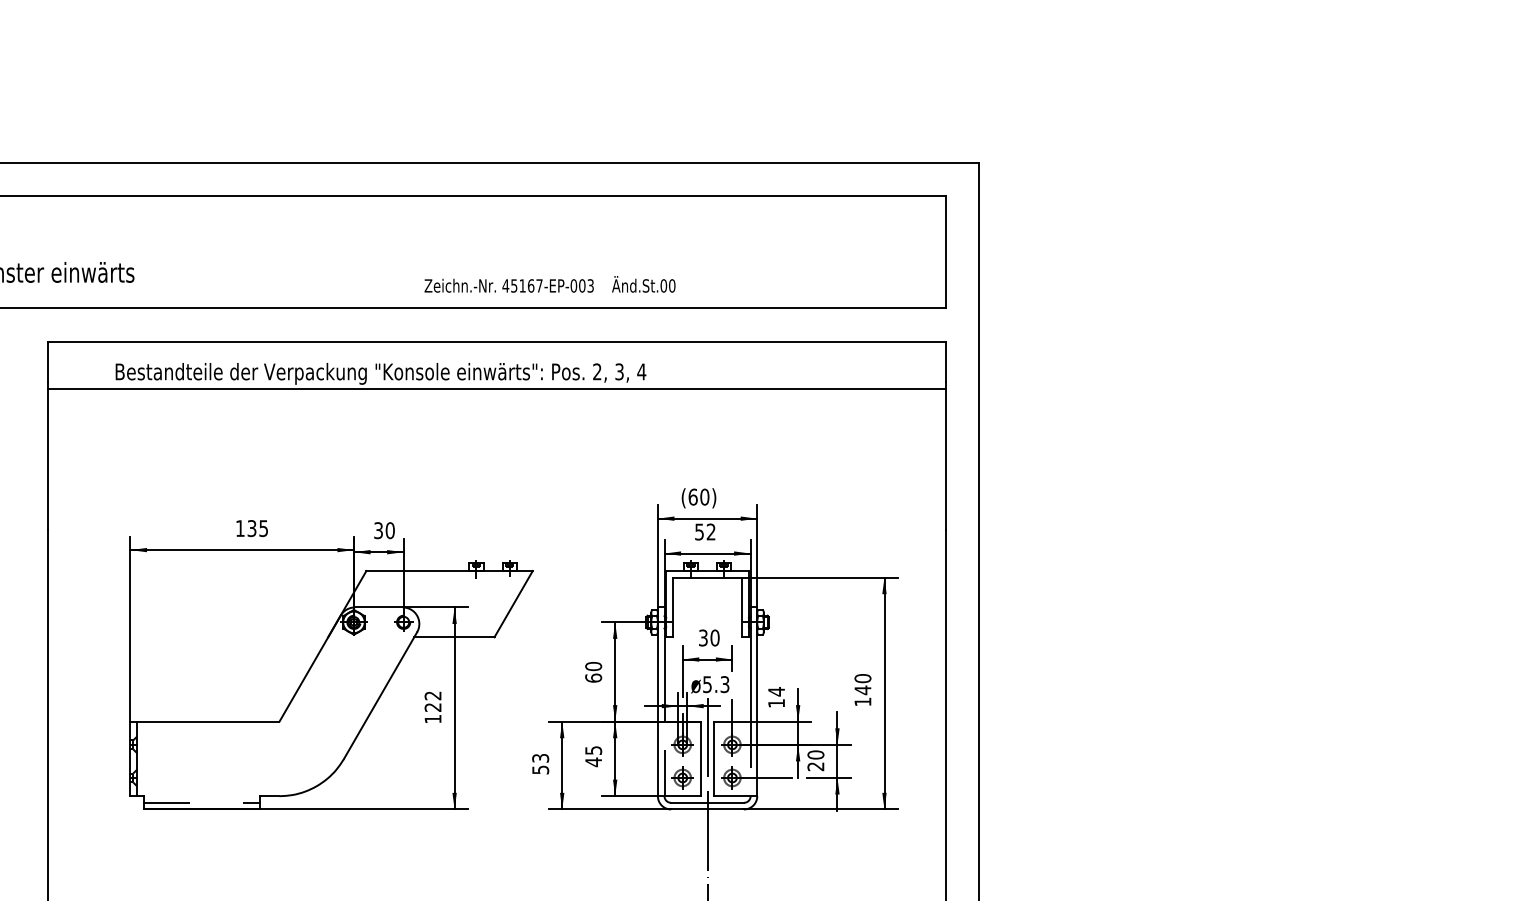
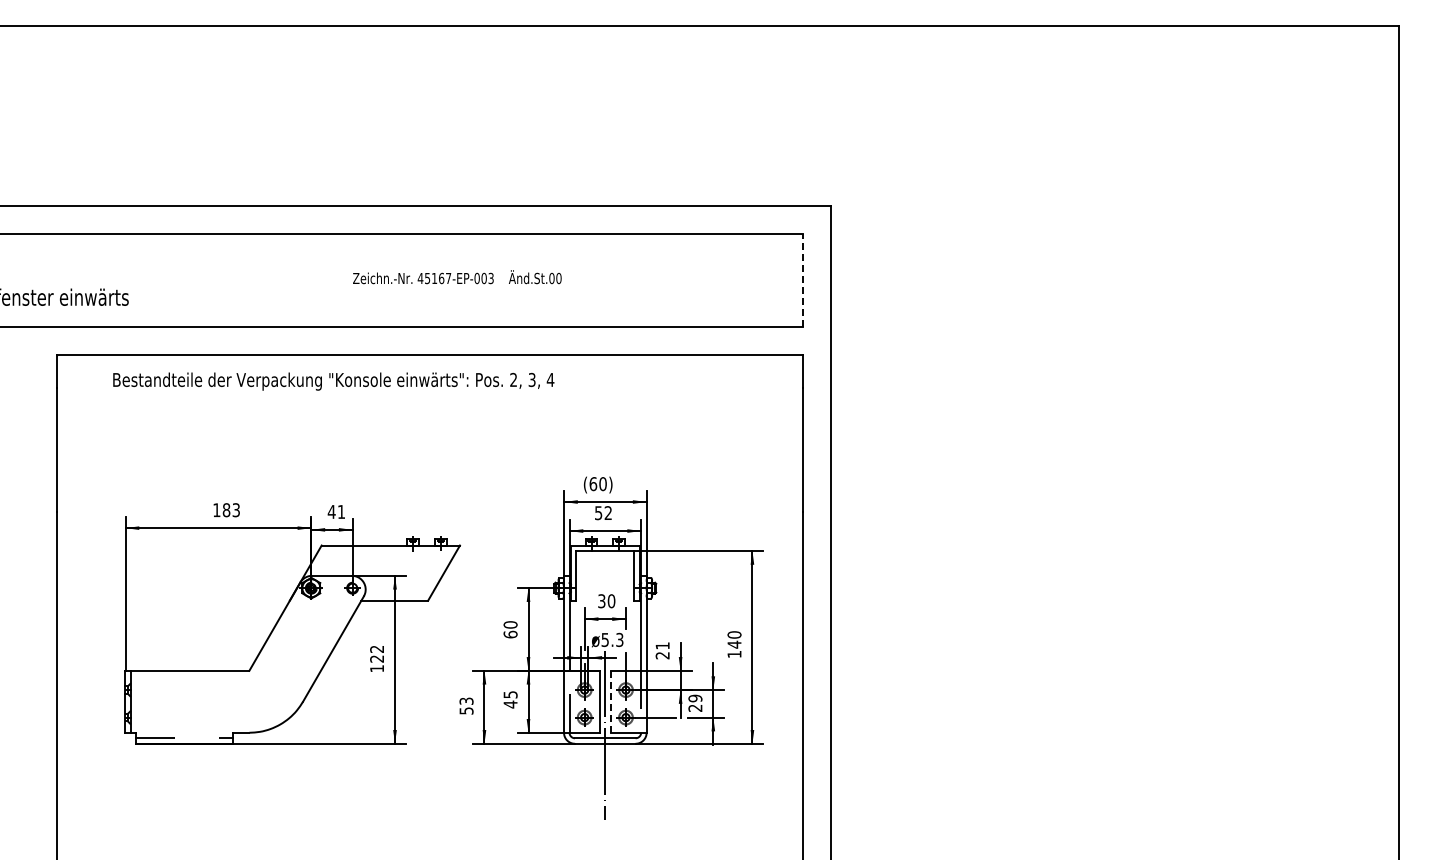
line: (945, 252) -> (803, 280), solid -> dashed
text: (550, 284) -> (457, 277), moved
line: (497, 389) -> (430, 394), removed
text: (256, 528) -> (230, 510), 135 -> 183
text: (384, 530) -> (336, 511), 30 -> 41
text: (776, 697) -> (662, 650), 14 -> 21
text: (816, 754) -> (695, 698), 20 -> 29
line: (713, 758) -> (610, 701), solid -> dashed

